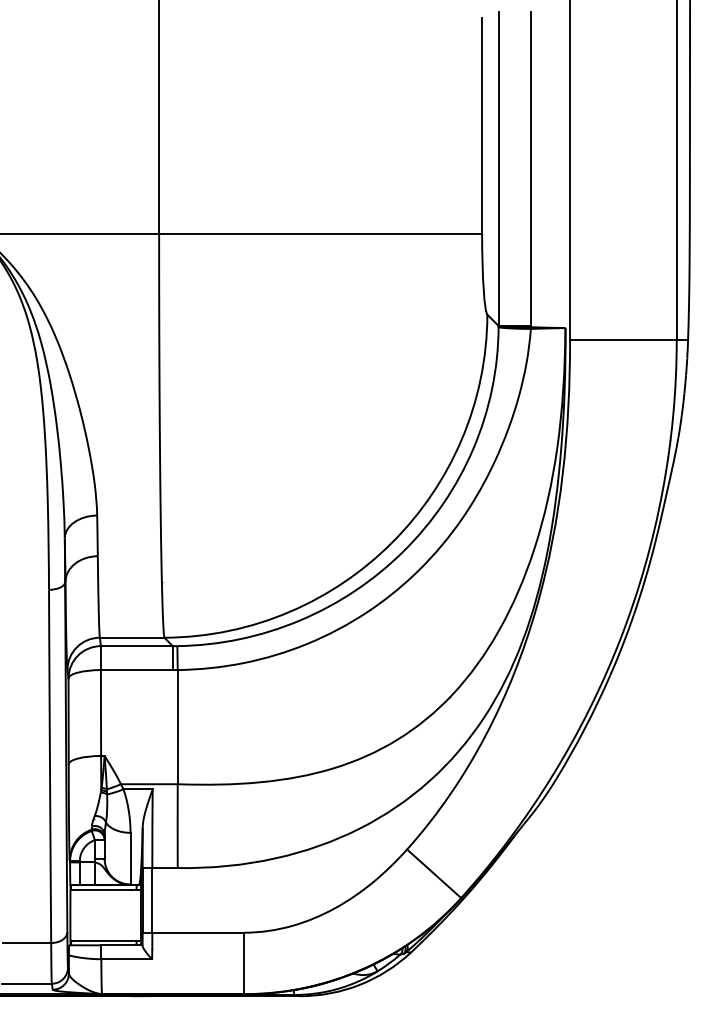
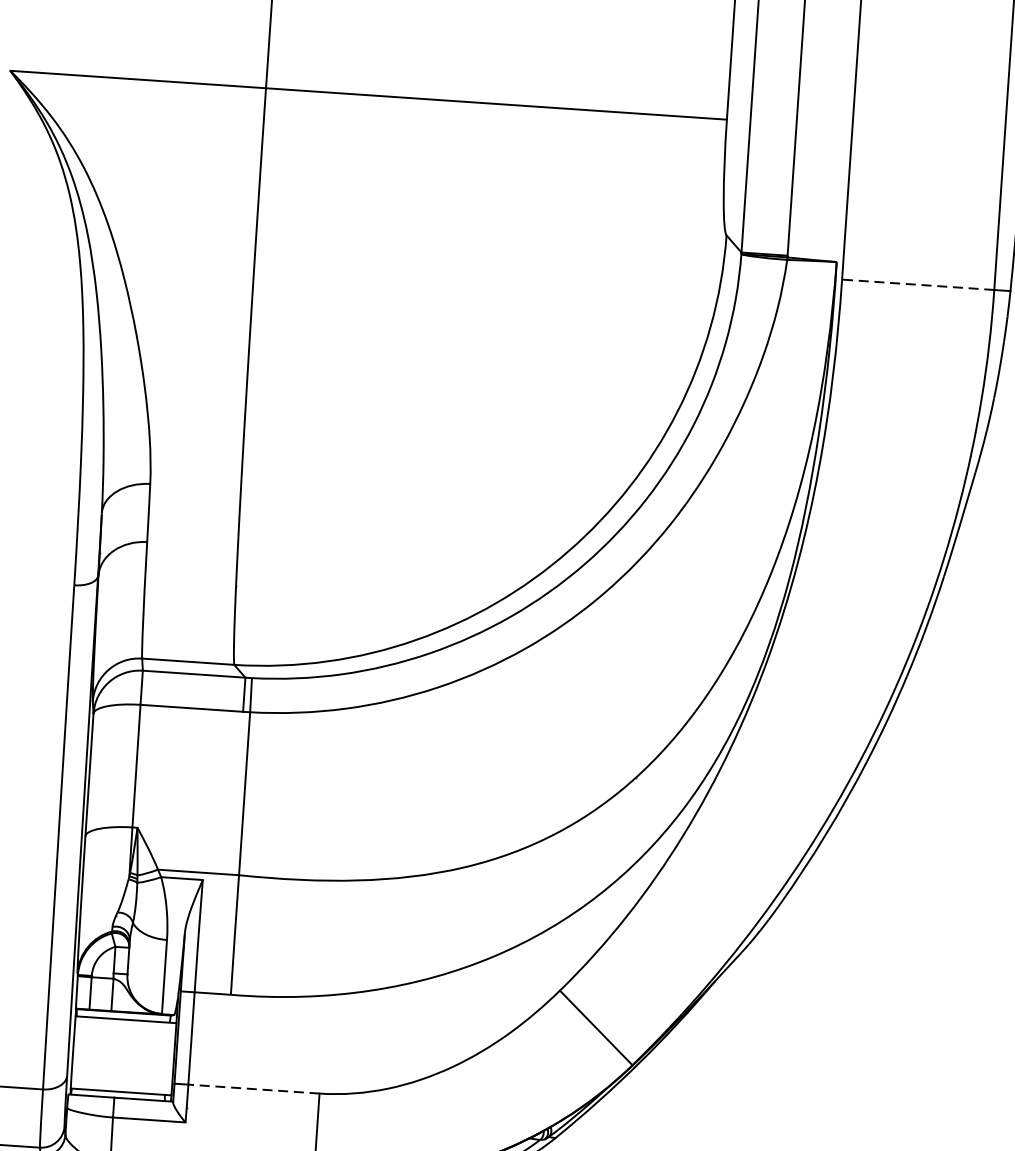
line: (622, 340) -> (916, 285), solid -> dashed
line: (198, 932) -> (254, 1088), solid -> dashed

